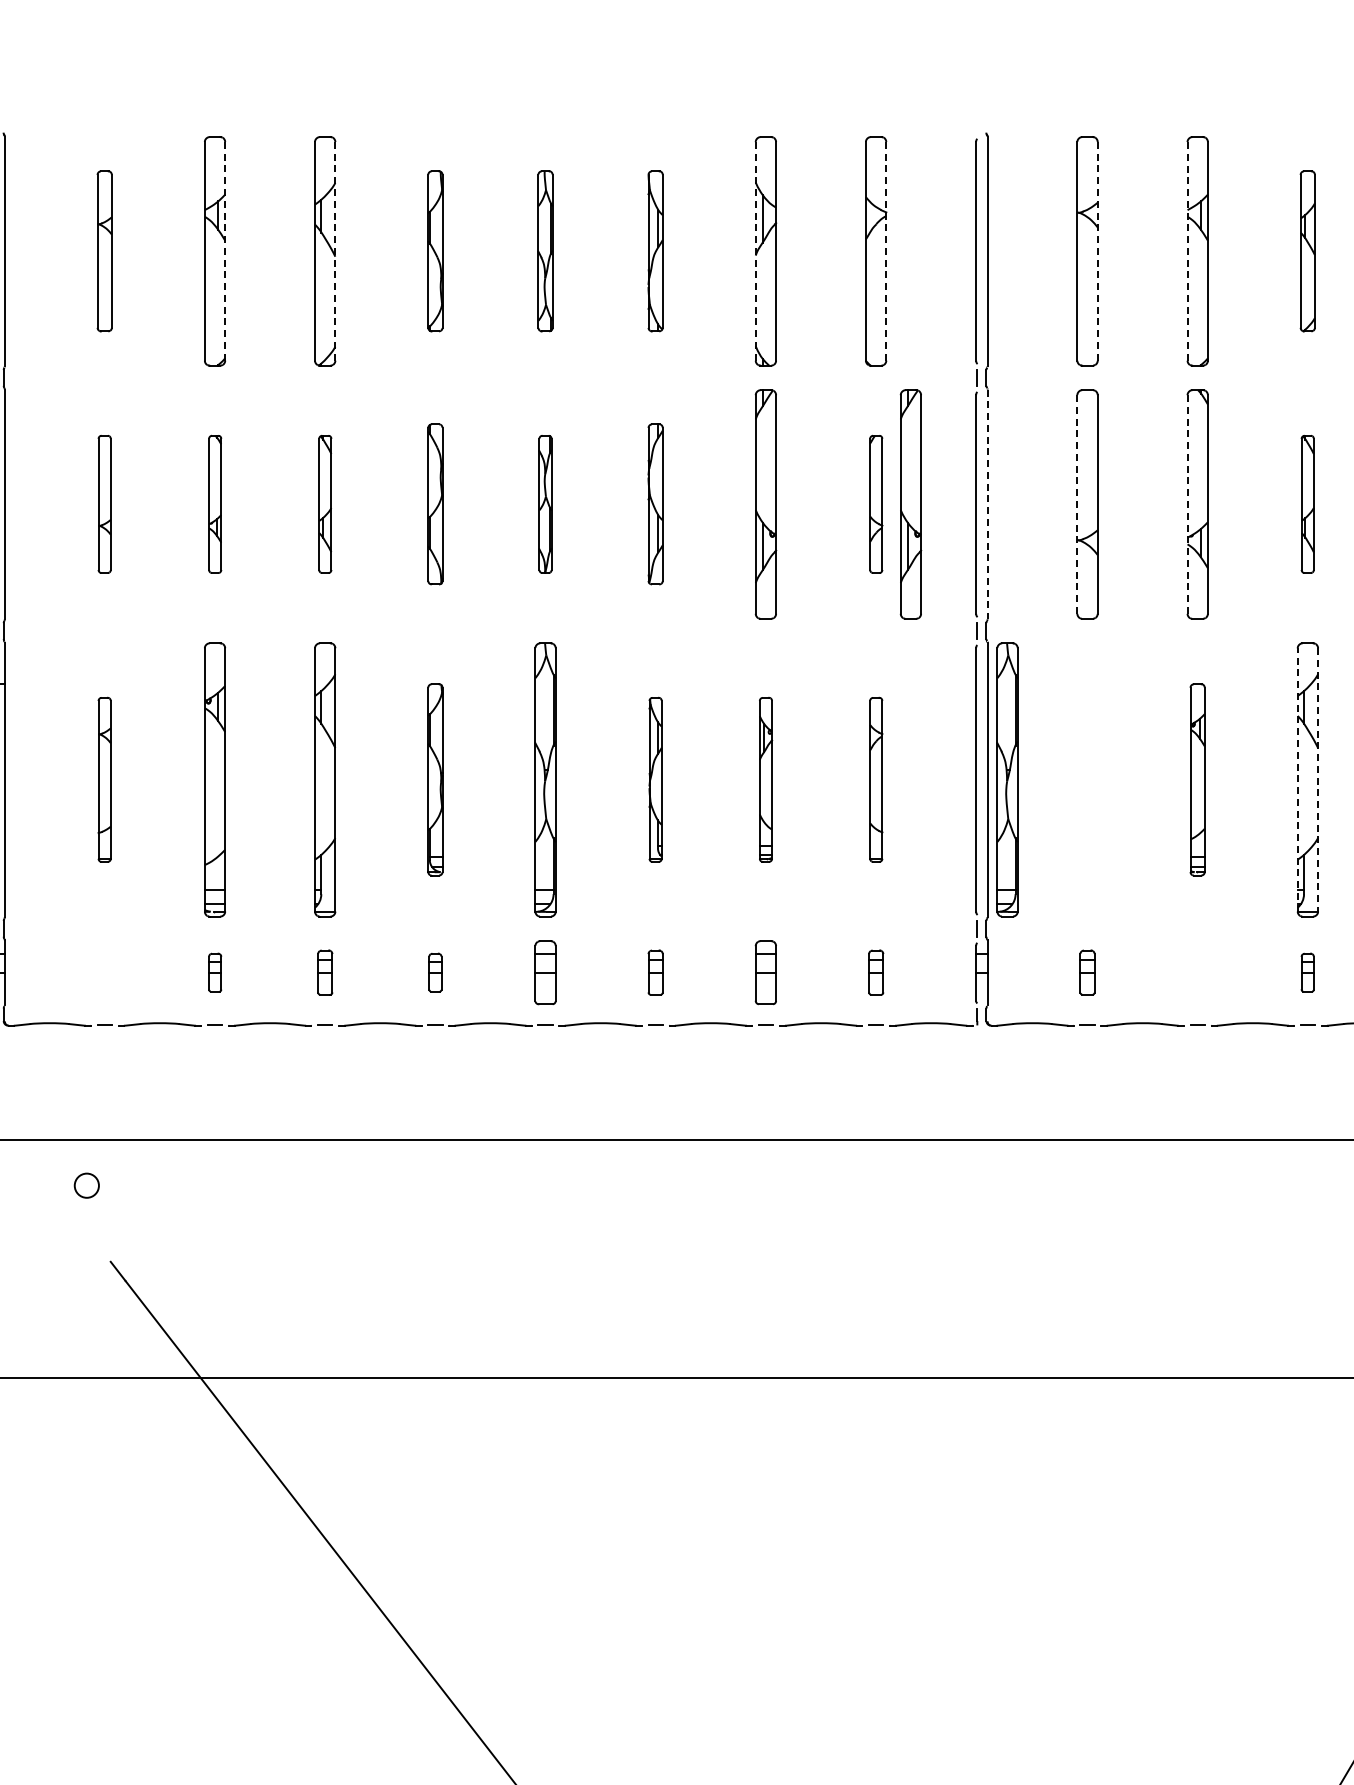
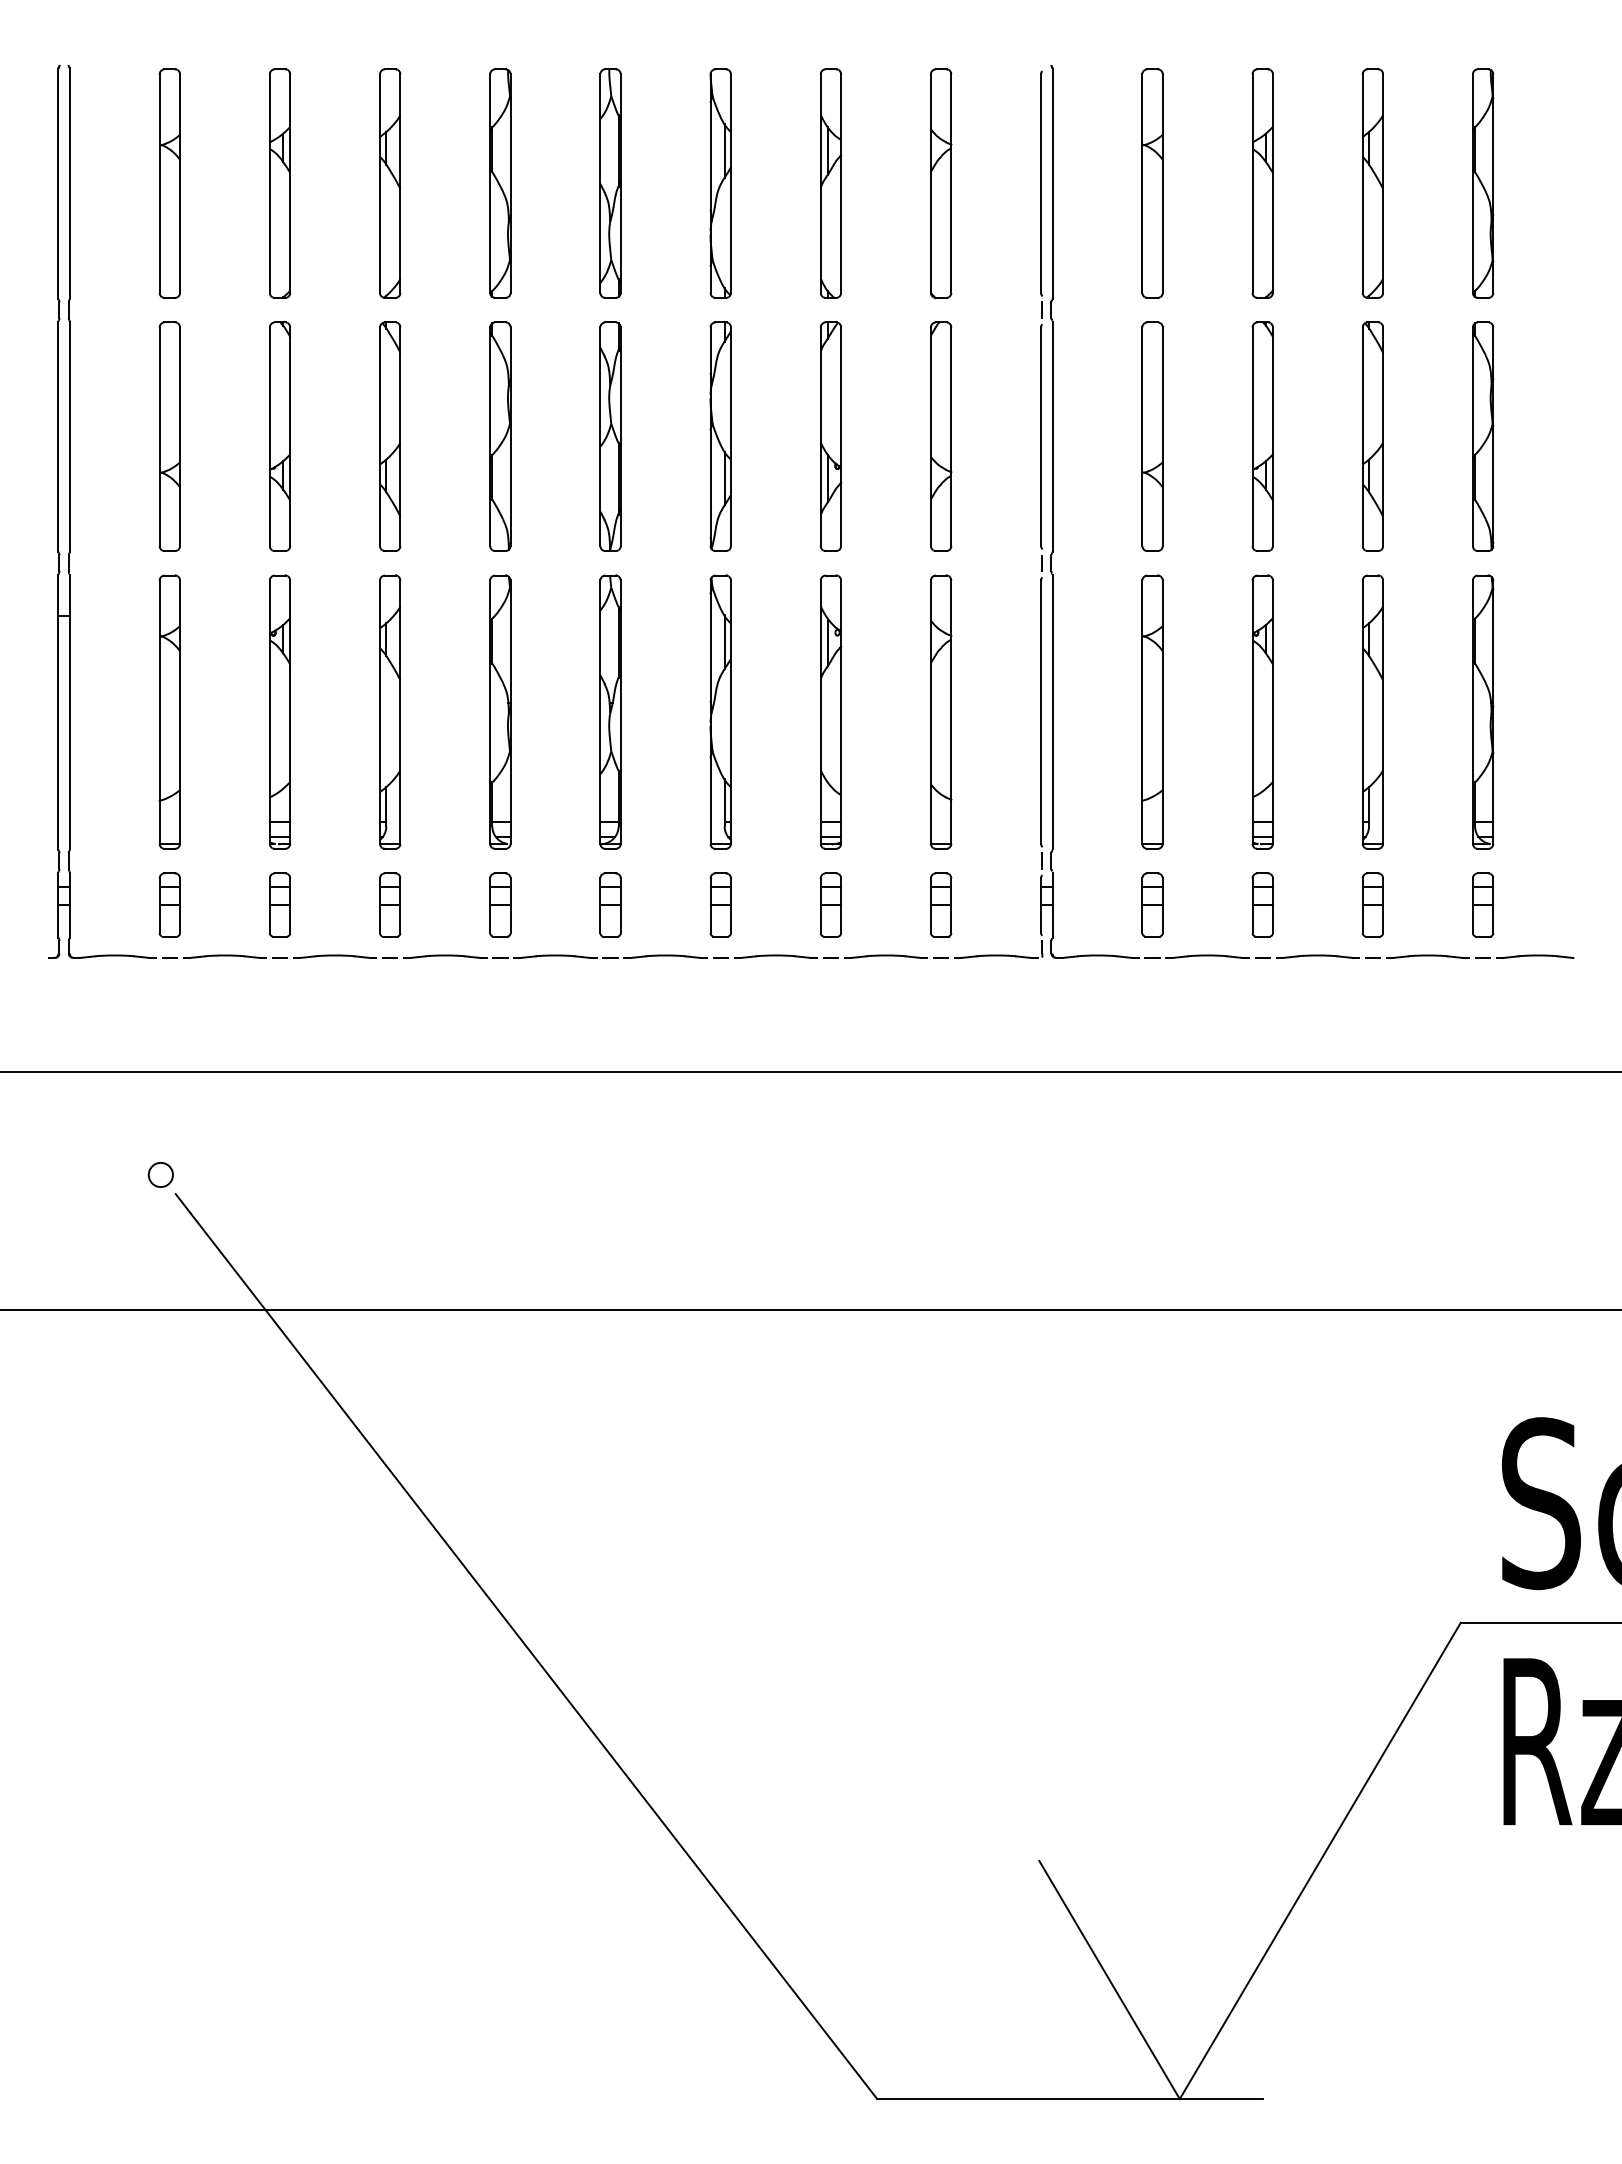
part: (104, 251) -> (169, 183), size x1.43
part: (435, 251) -> (500, 183), size x1.43
part: (545, 251) -> (610, 183), size x1.43
part: (655, 251) -> (720, 183), size x1.43
line: (755, 251) -> (820, 183), dashed -> solid
line: (1187, 251) -> (1252, 183), dashed -> solid
part: (1307, 251) -> (1372, 183), size x1.43
line: (225, 252) -> (290, 184), dashed -> solid
line: (335, 252) -> (400, 184), dashed -> solid
line: (886, 252) -> (951, 184), dashed -> solid
line: (1097, 252) -> (1162, 184), dashed -> solid
part: (104, 504) -> (169, 436), size x1.67
part: (215, 504) -> (280, 436), size x1.67
part: (325, 504) -> (390, 436), size x1.67
part: (435, 504) -> (500, 436), size x1.43
part: (545, 504) -> (610, 436), size x1.67
part: (655, 504) -> (720, 436), size x1.43
part: (876, 504) -> (941, 436), size x1.67
part: (910, 504) -> (975, 436), removed
line: (987, 504) -> (1052, 436), dashed -> solid
line: (1077, 504) -> (1142, 436), dashed -> solid
line: (1187, 504) -> (1252, 436), dashed -> solid
part: (1307, 504) -> (1372, 436), size x1.67
part: (104, 779) -> (169, 711), size x1.67
part: (435, 779) -> (500, 711), size x1.43
part: (655, 779) -> (720, 711), size x1.67
part: (765, 779) -> (830, 711), size x1.67
part: (876, 779) -> (941, 711), size x1.67
part: (1007, 779) -> (1072, 711), removed
part: (1087, 779) -> (1152, 711), added
part: (1197, 779) -> (1262, 711), size x1.43
line: (1297, 780) -> (1362, 712), dashed -> solid
line: (1318, 780) -> (1383, 712), dashed -> solid
part: (104, 972) -> (169, 904), added
part: (215, 972) -> (280, 904), size x1.67
part: (325, 972) -> (390, 904), size x1.43
part: (435, 972) -> (500, 904), size x1.67
part: (655, 972) -> (720, 904), size x1.43
part: (876, 972) -> (941, 904), size x1.43
part: (1087, 972) -> (1152, 904), size x1.43
part: (1197, 972) -> (1262, 904), added
part: (1307, 972) -> (1372, 904), size x1.67
circle: (86, 1185) -> (160, 1174), moved

